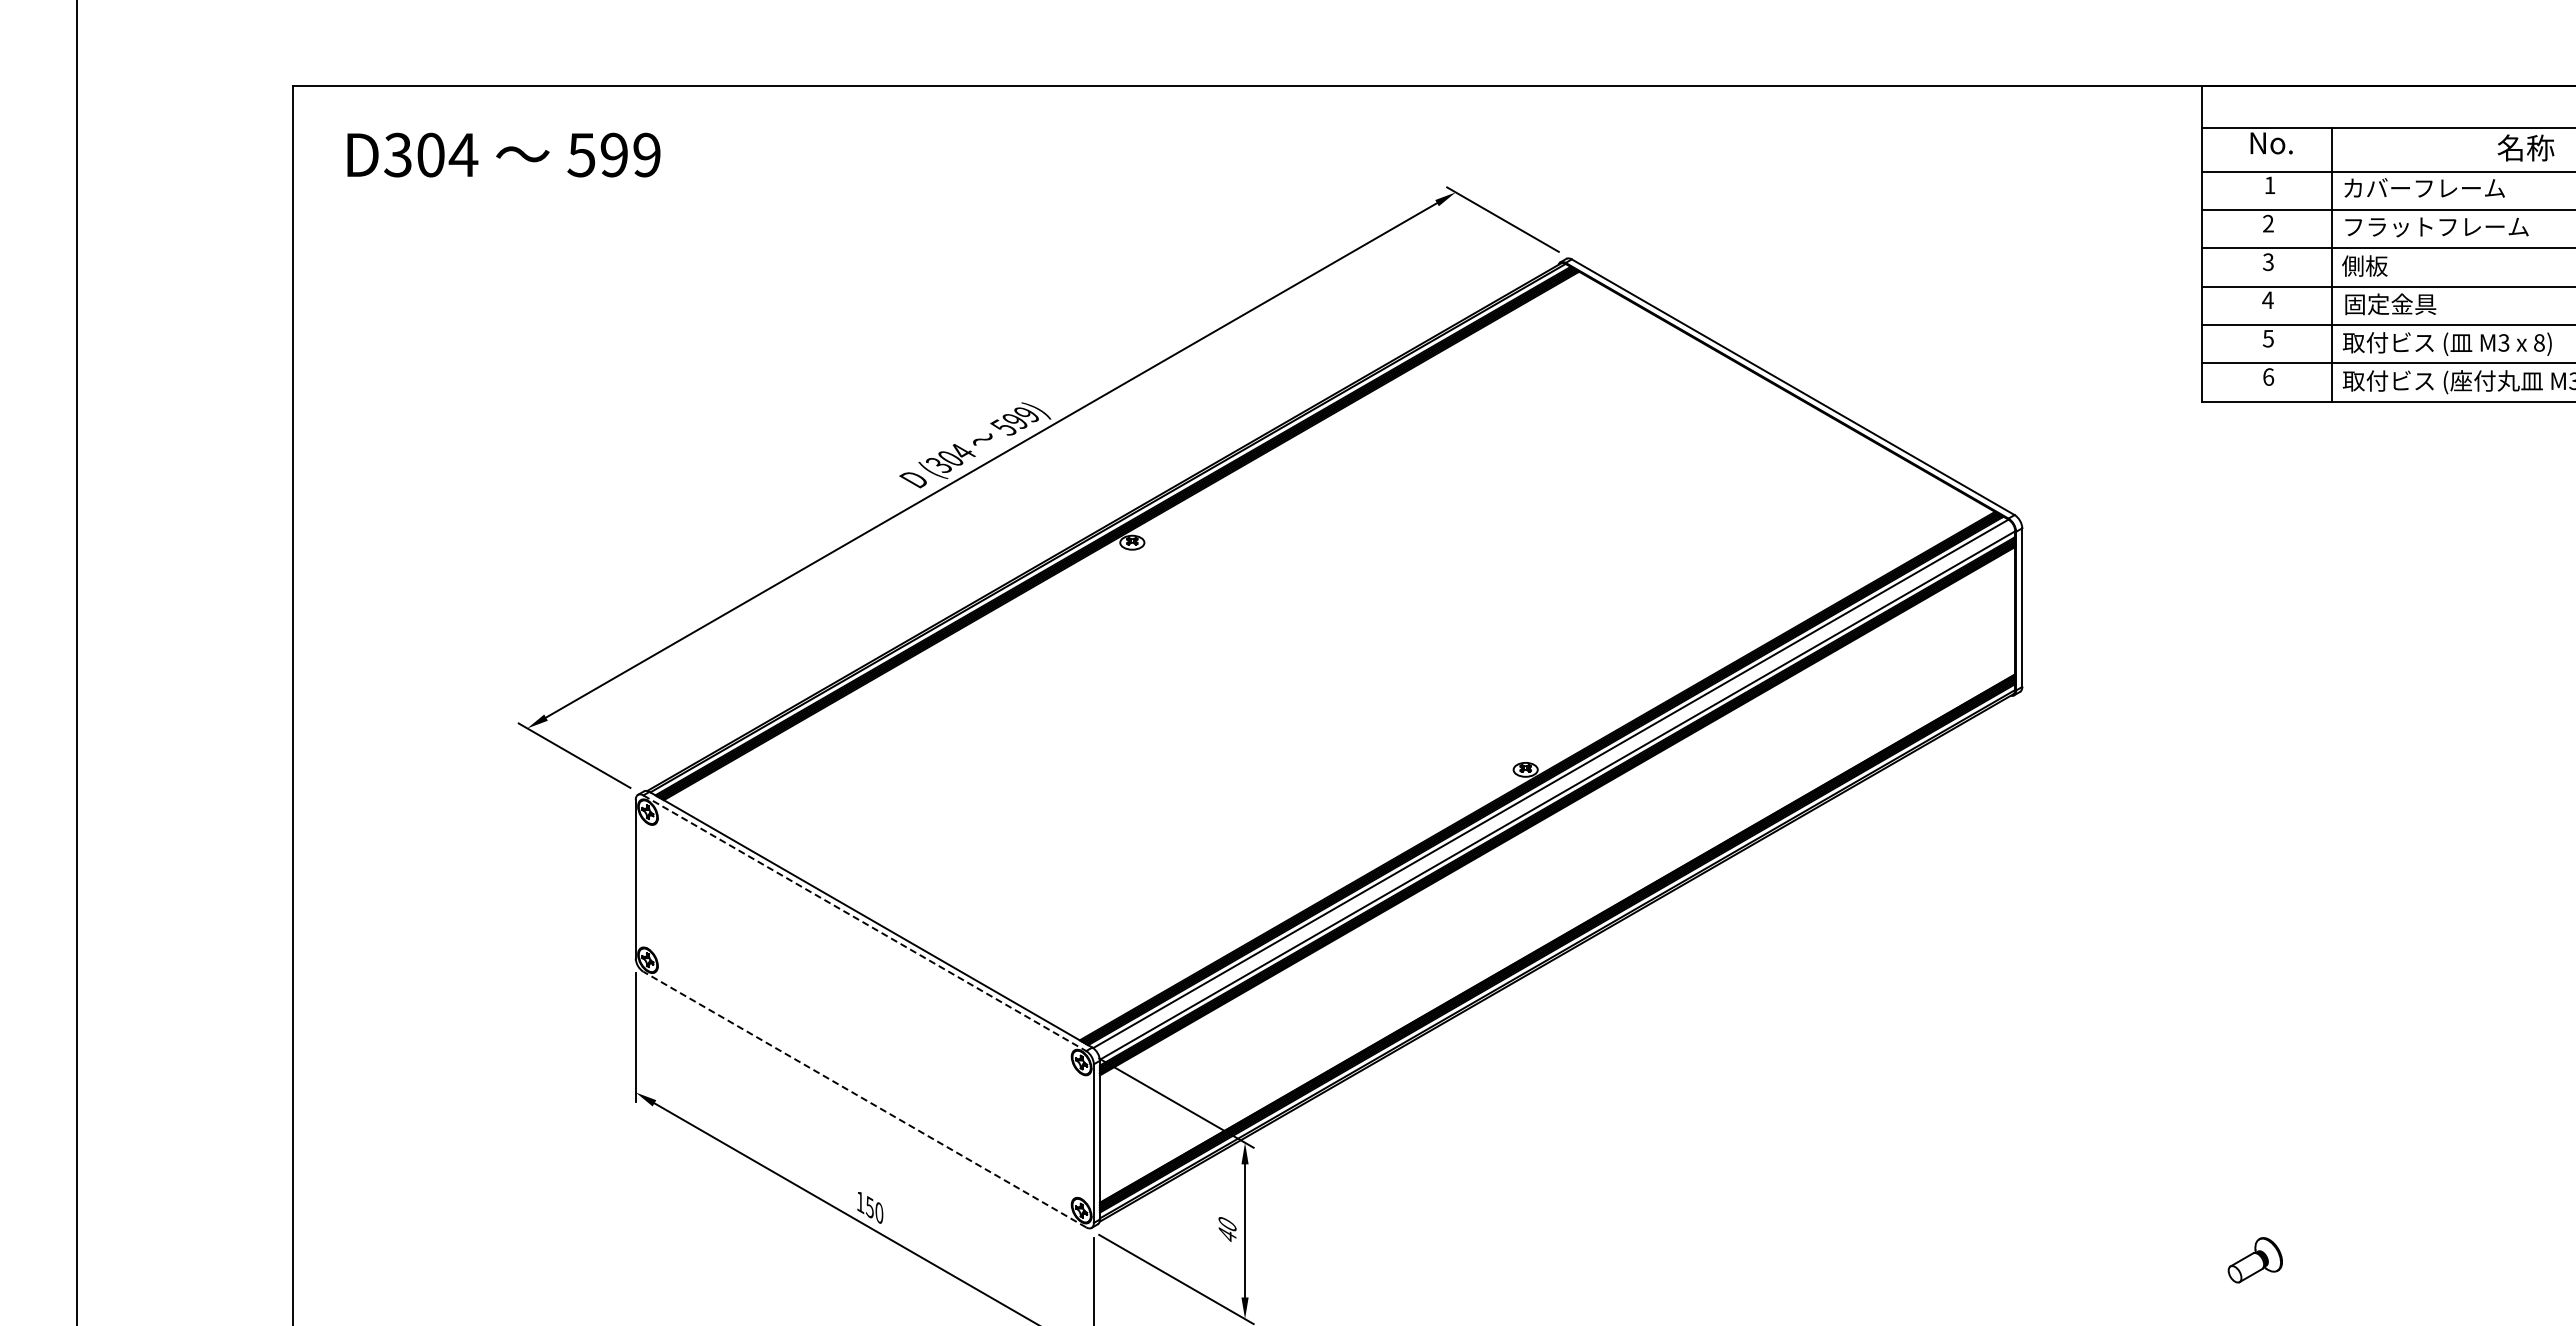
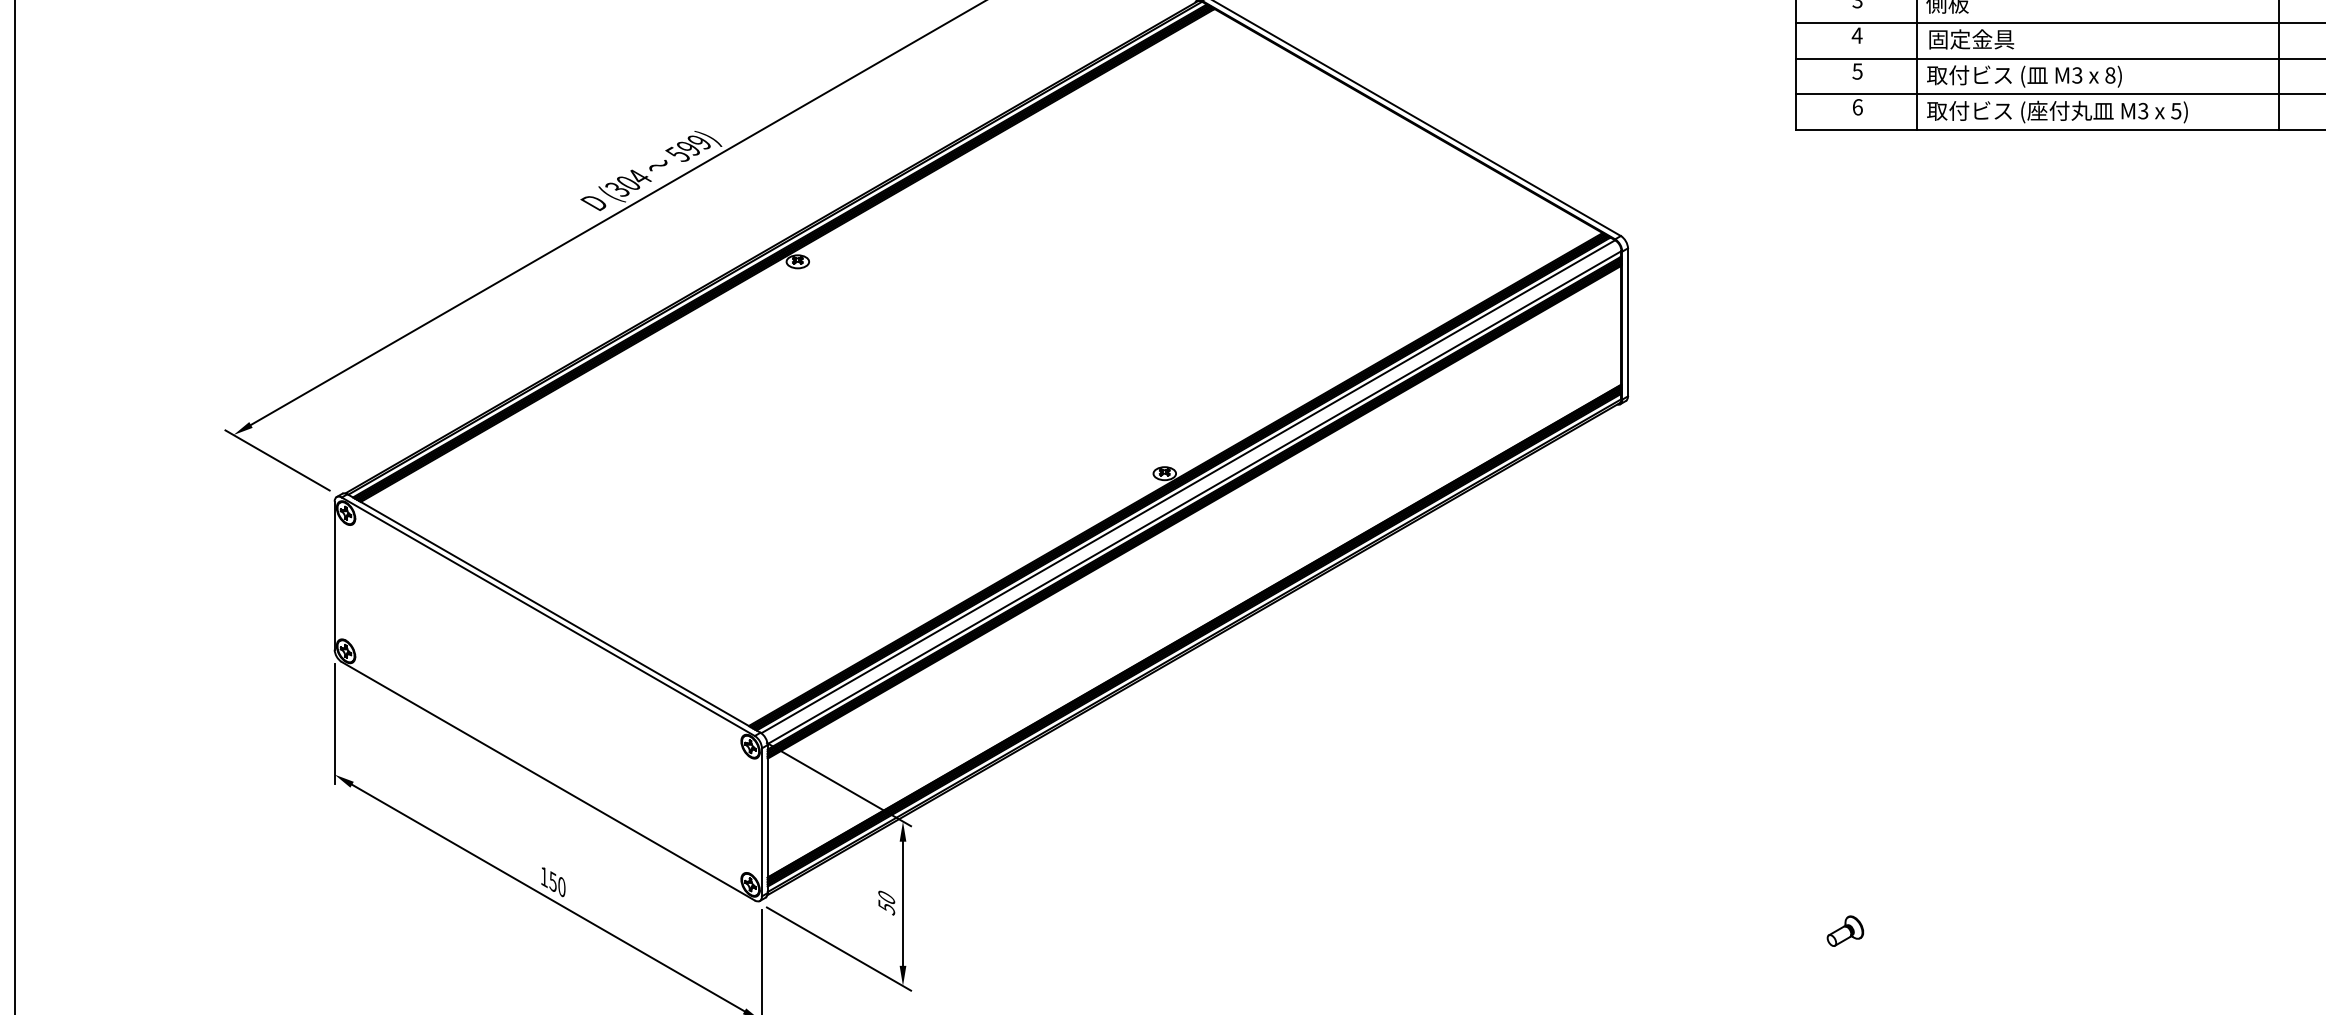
line: (864, 923) -> (548, 617), dashed -> solid
line: (864, 1099) -> (548, 781), dashed -> solid
text: (1227, 1234) -> (886, 907), 40 -> 50
part: (2255, 1260) -> (1845, 931), size x0.71

